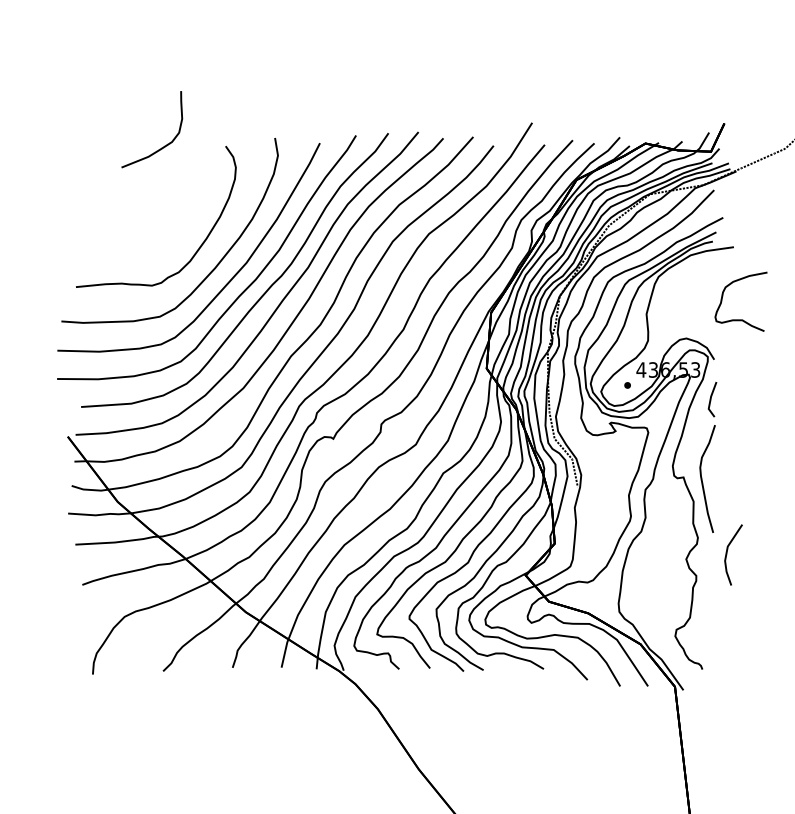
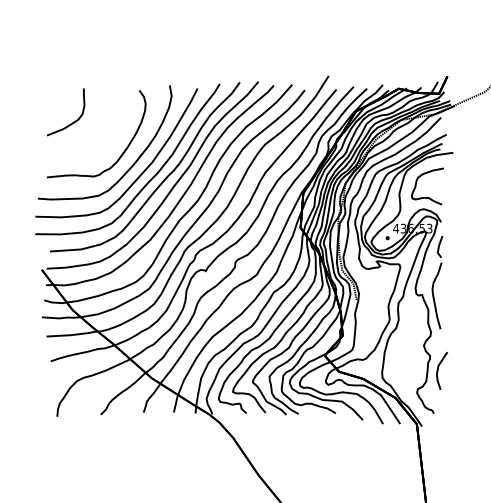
curve: (164, 144) -> (73, 121), moved
curve: (724, 295) -> (417, 182), moved
line: (727, 554) -> (438, 370), moved

